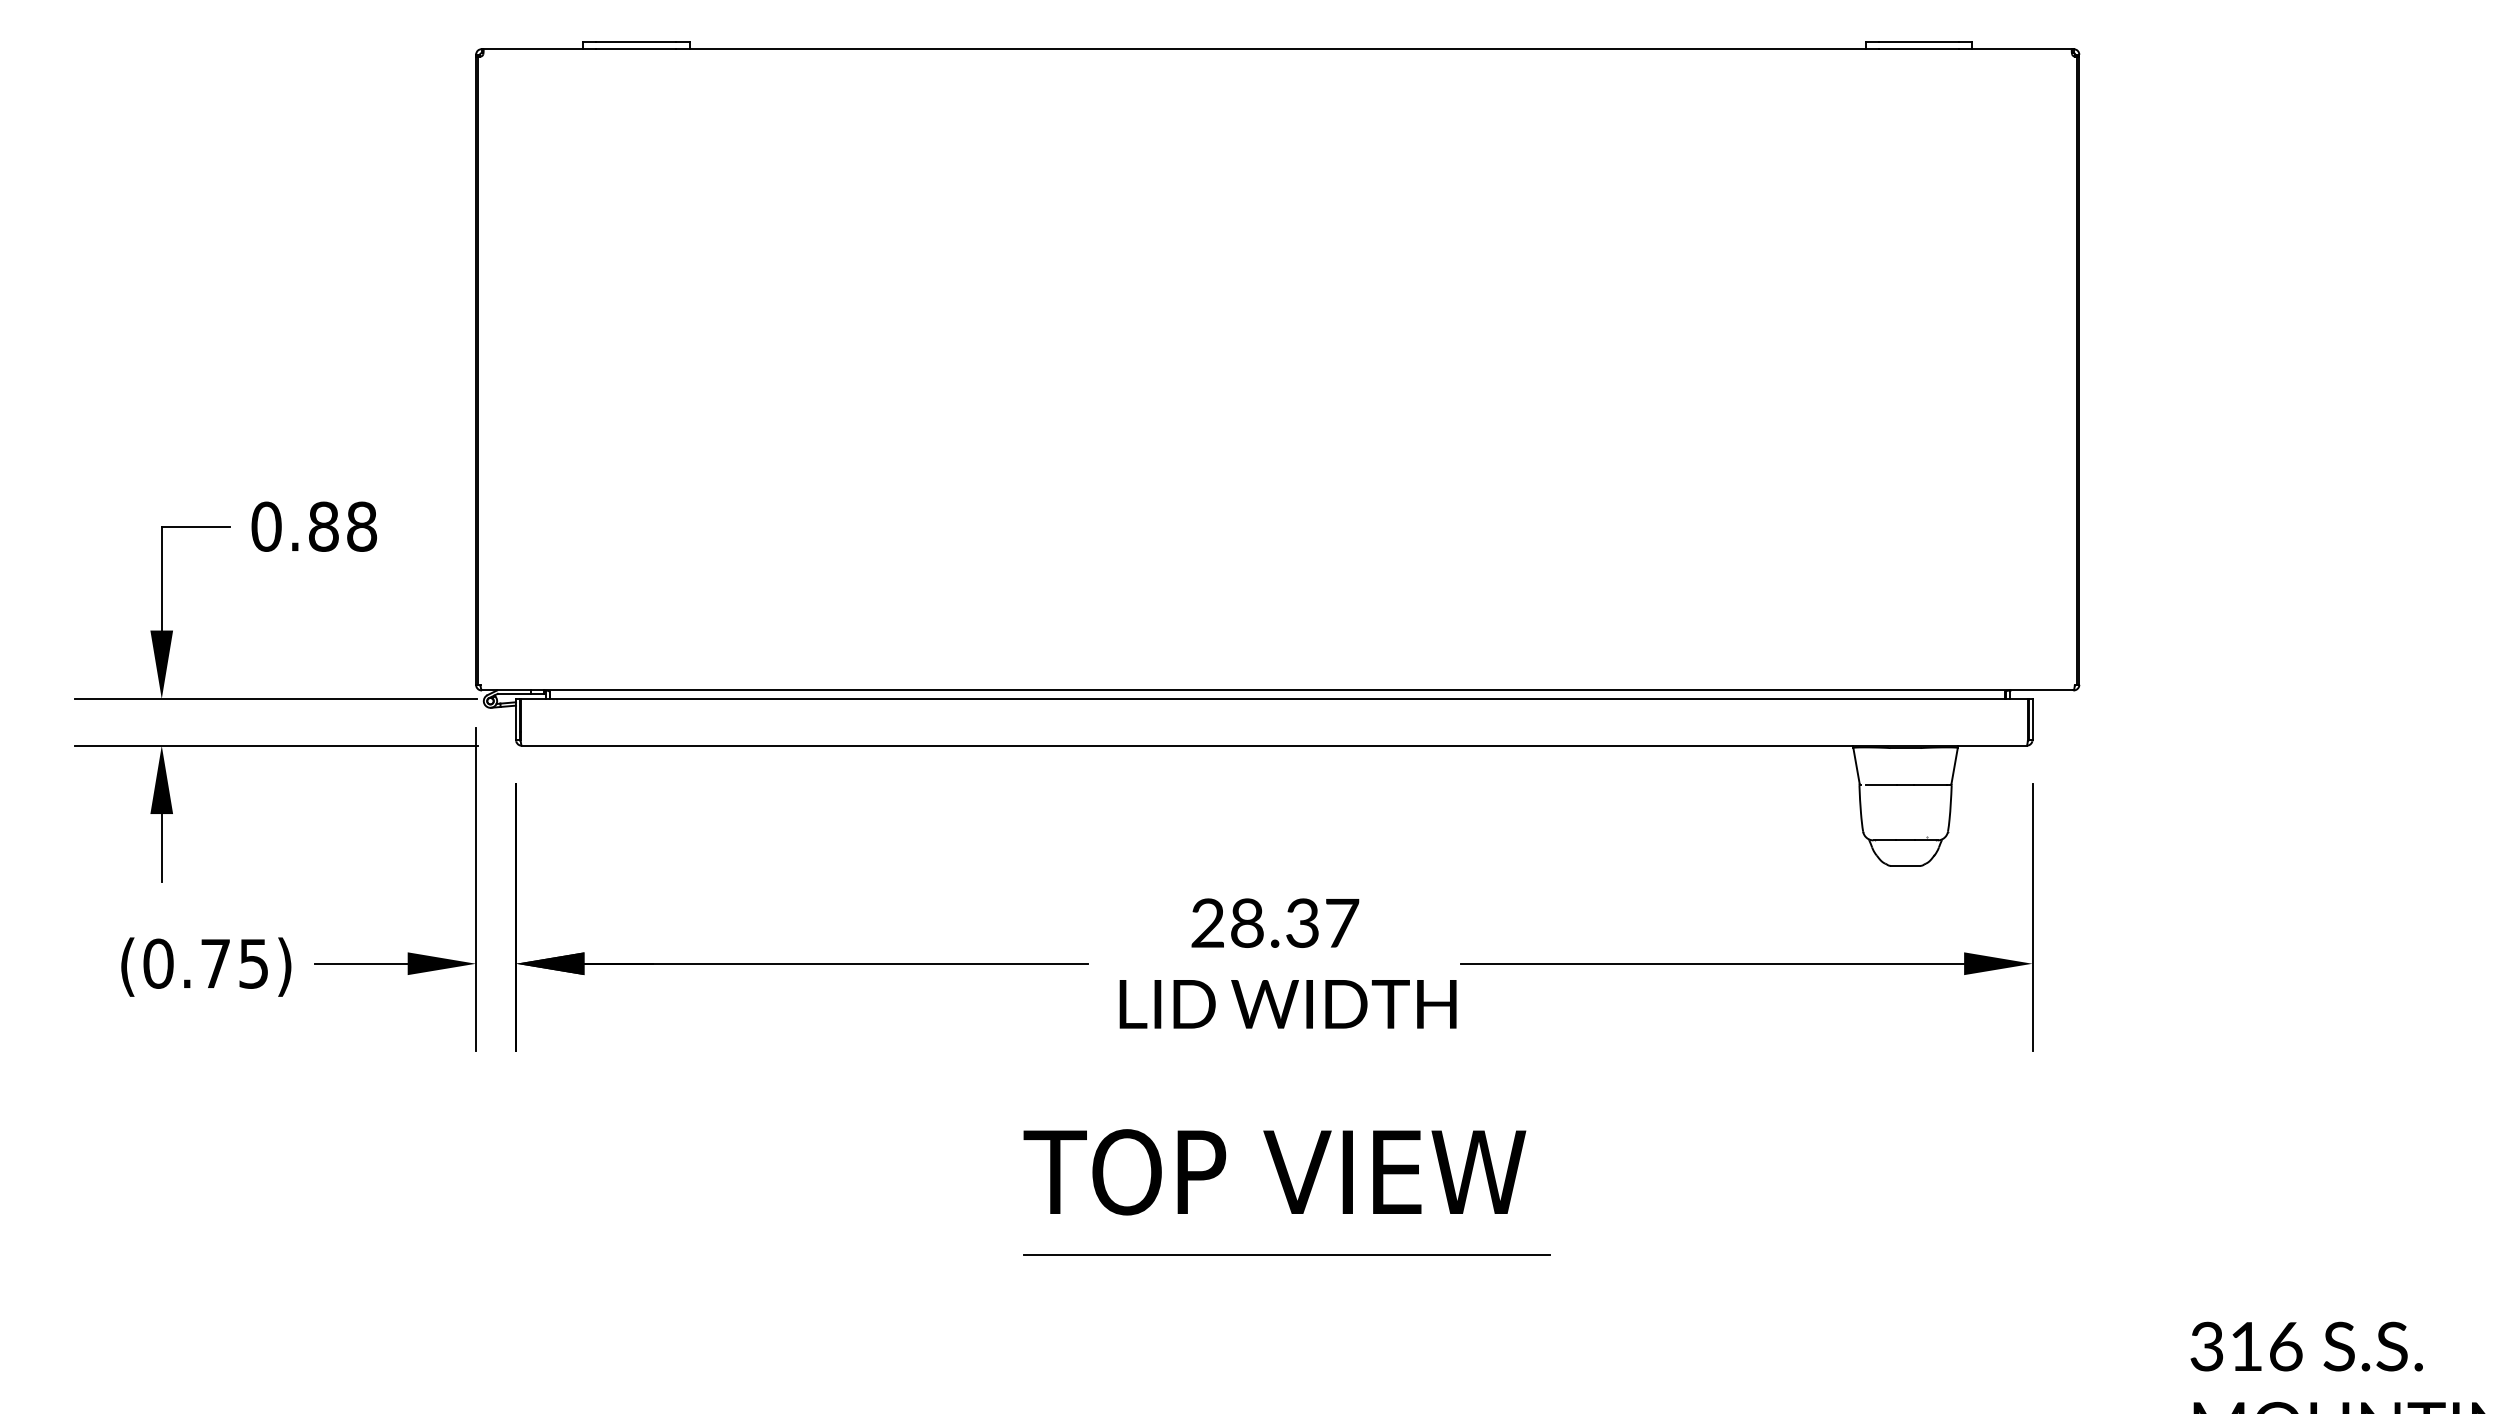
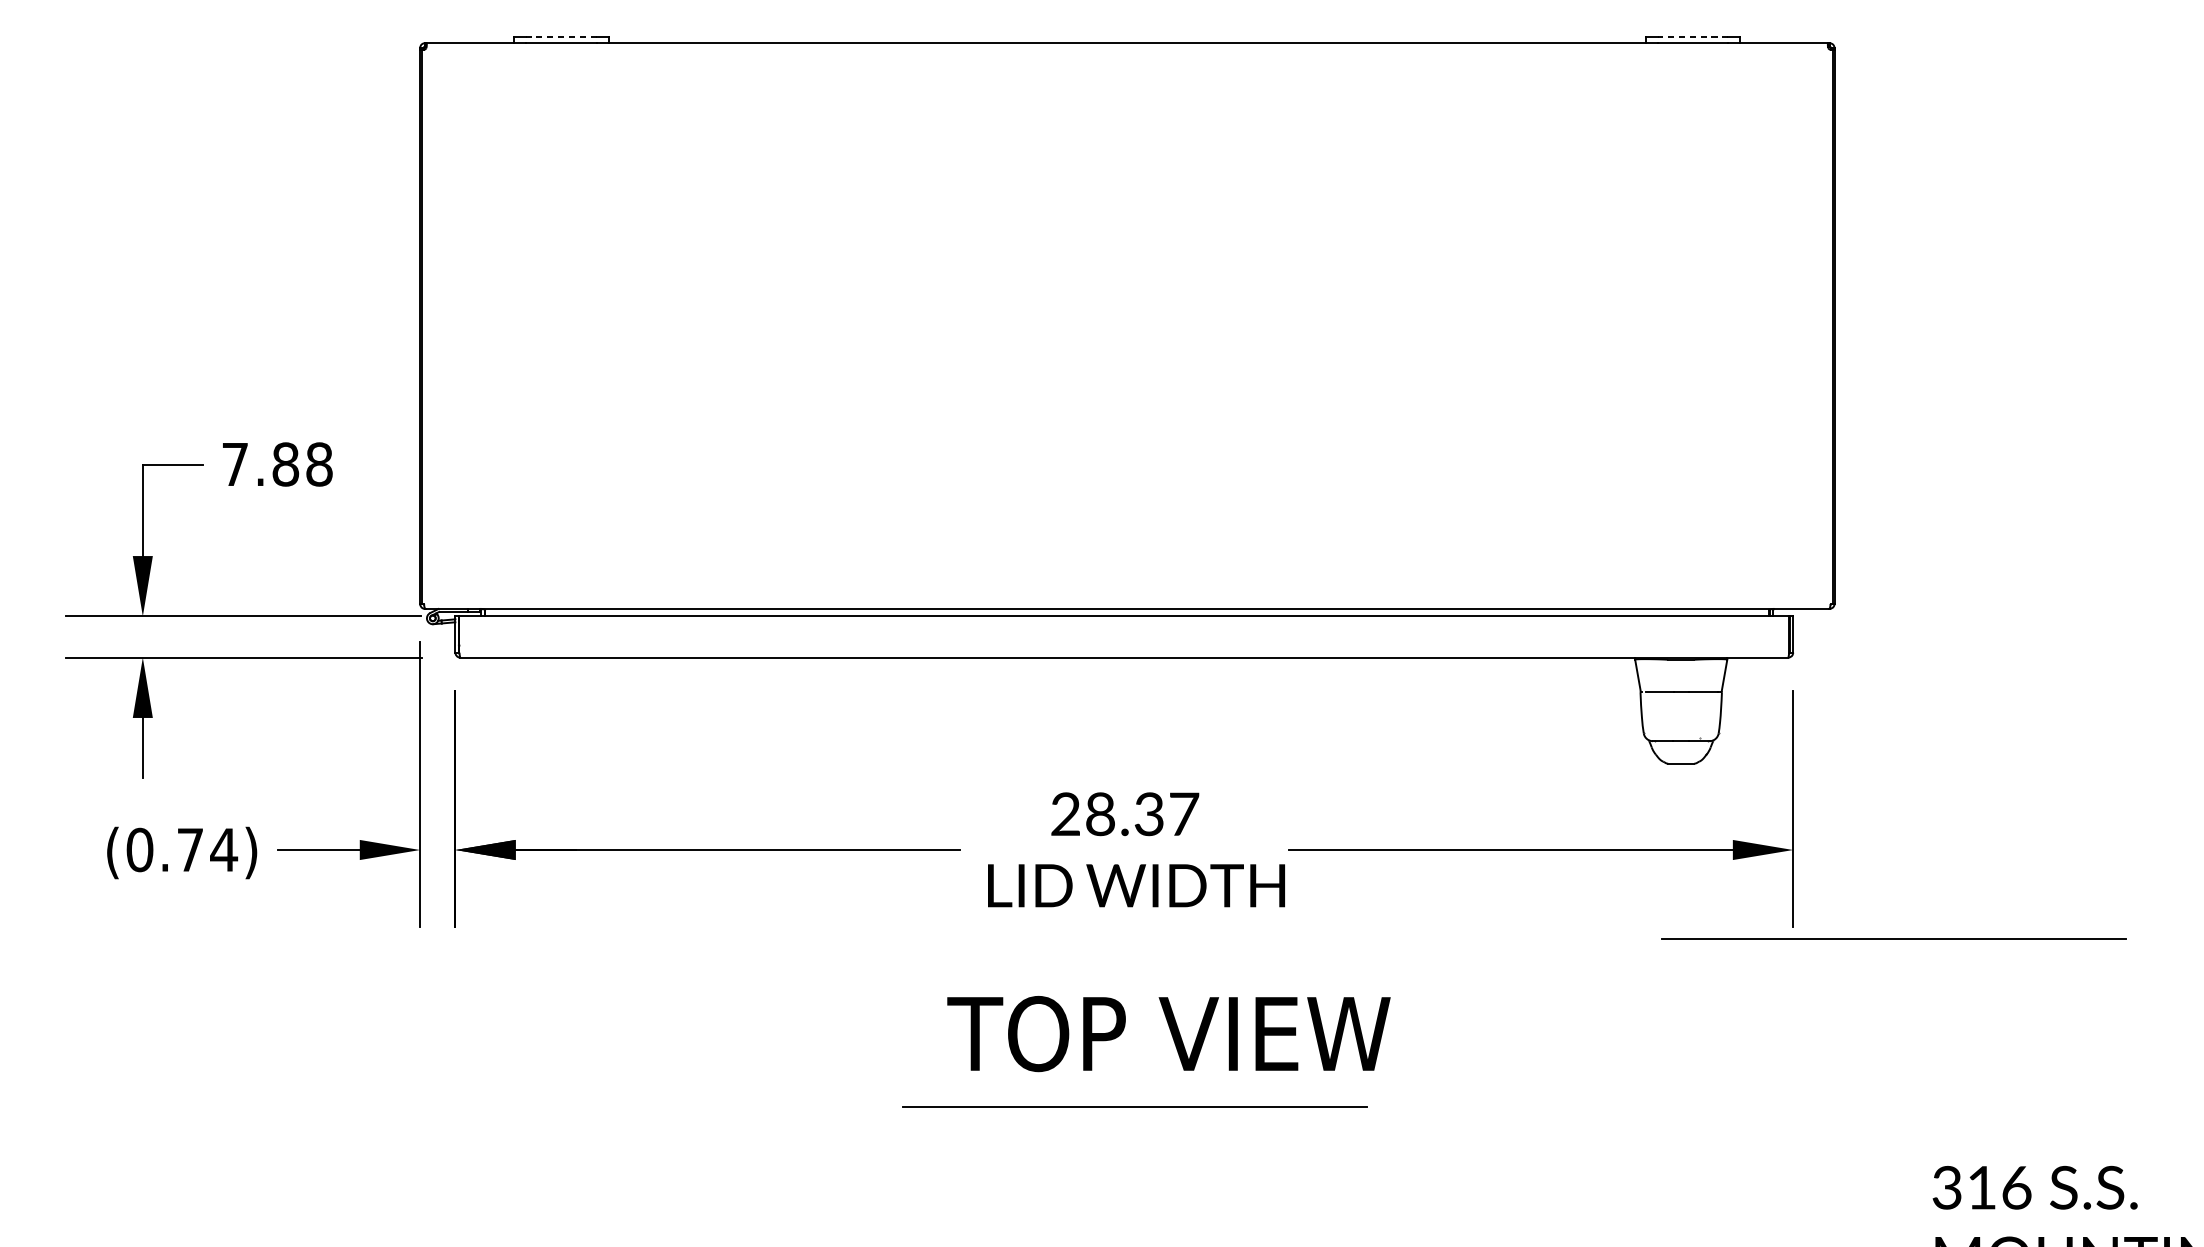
line: (635, 42) -> (560, 37), solid -> dashed
line: (1918, 42) -> (1692, 37), solid -> dashed
text: (266, 526) -> (235, 464), 0.88 -> 7.88
text: (253, 963) -> (223, 849), (0.75) -> (0.74)
line: (2146, 1064) -> (1893, 938), added
text: (1274, 1172) -> (1168, 1034), moved

